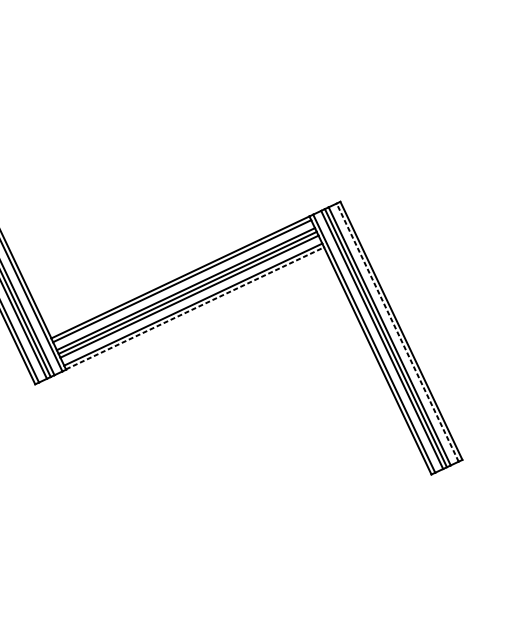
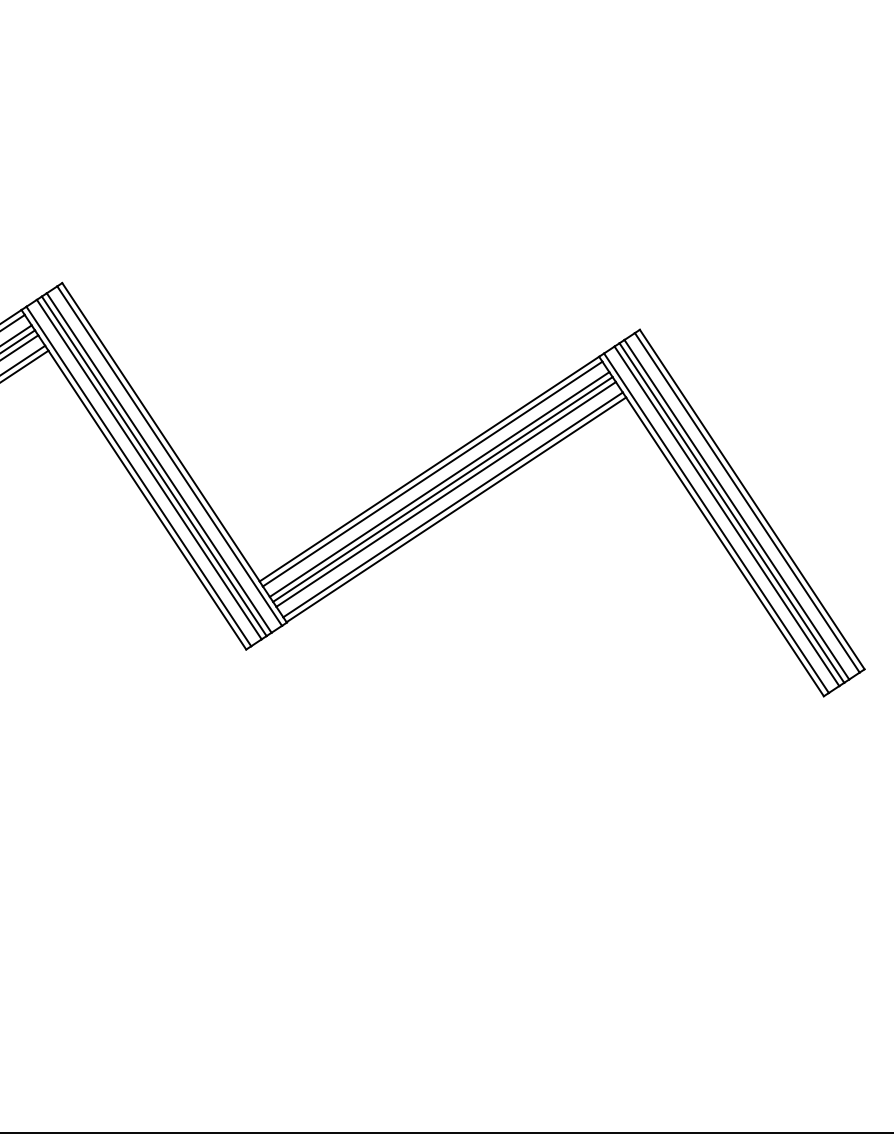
line: (195, 308) -> (456, 509), dashed -> solid
line: (397, 332) -> (747, 502), dashed -> solid

